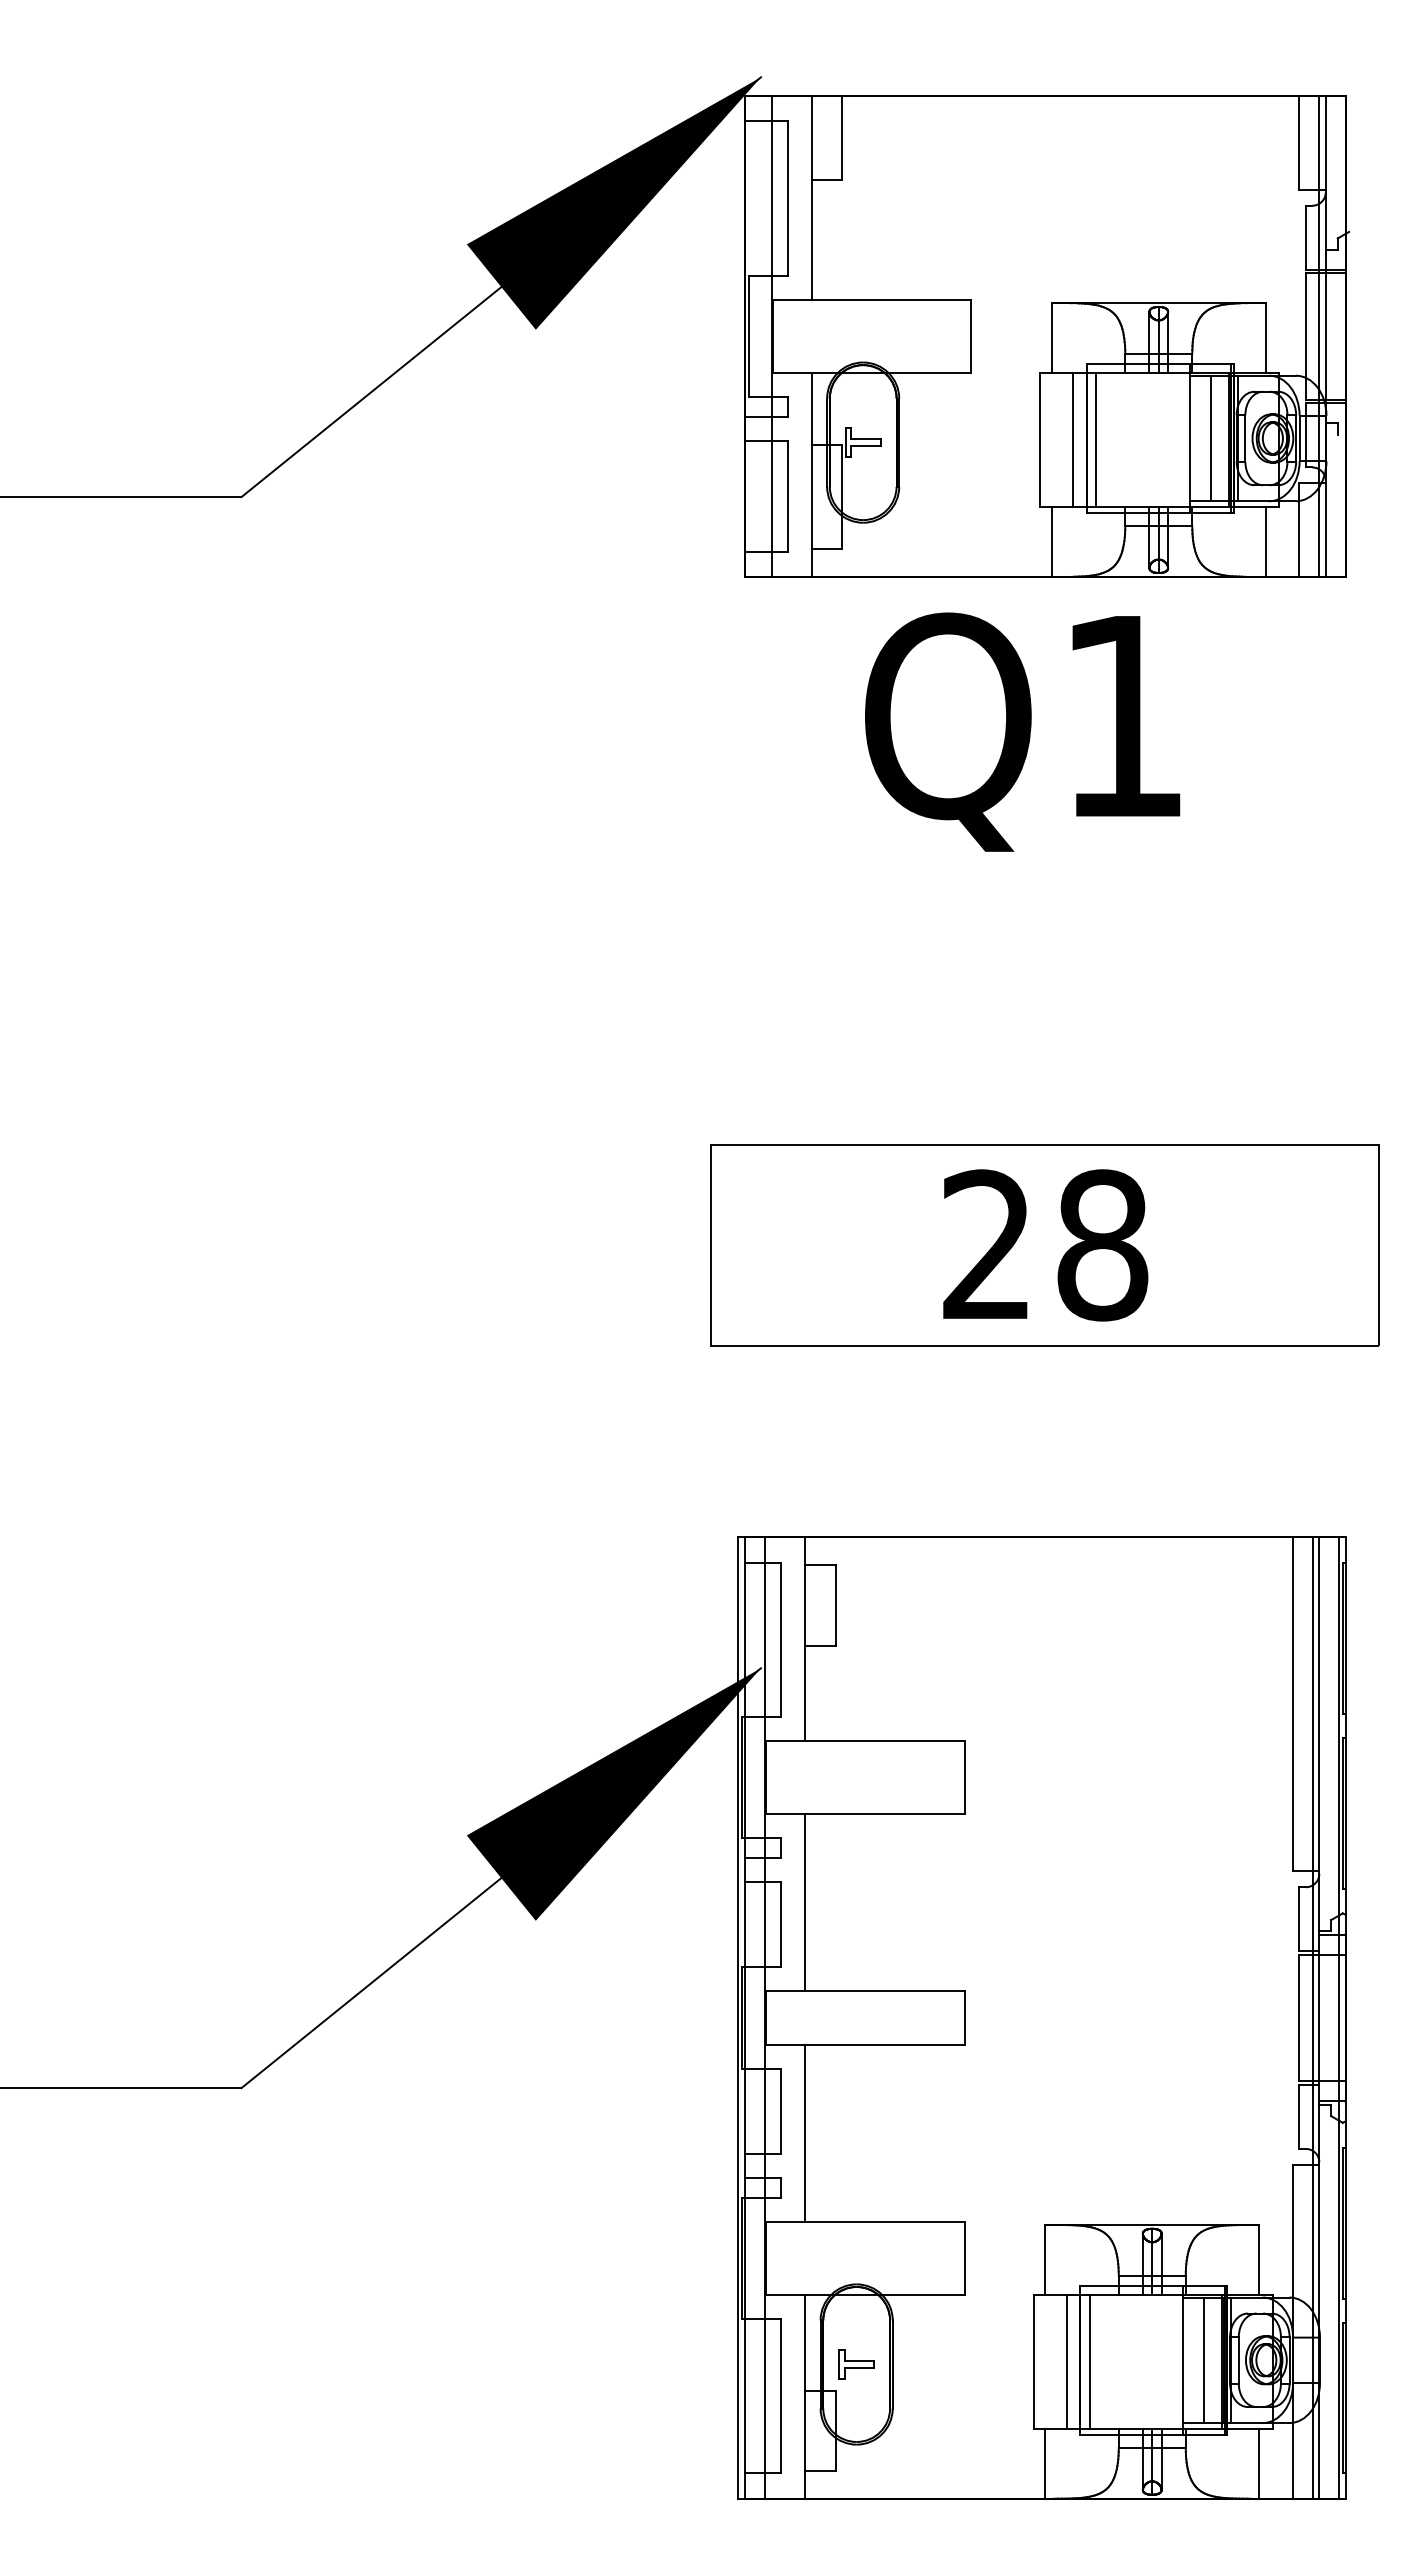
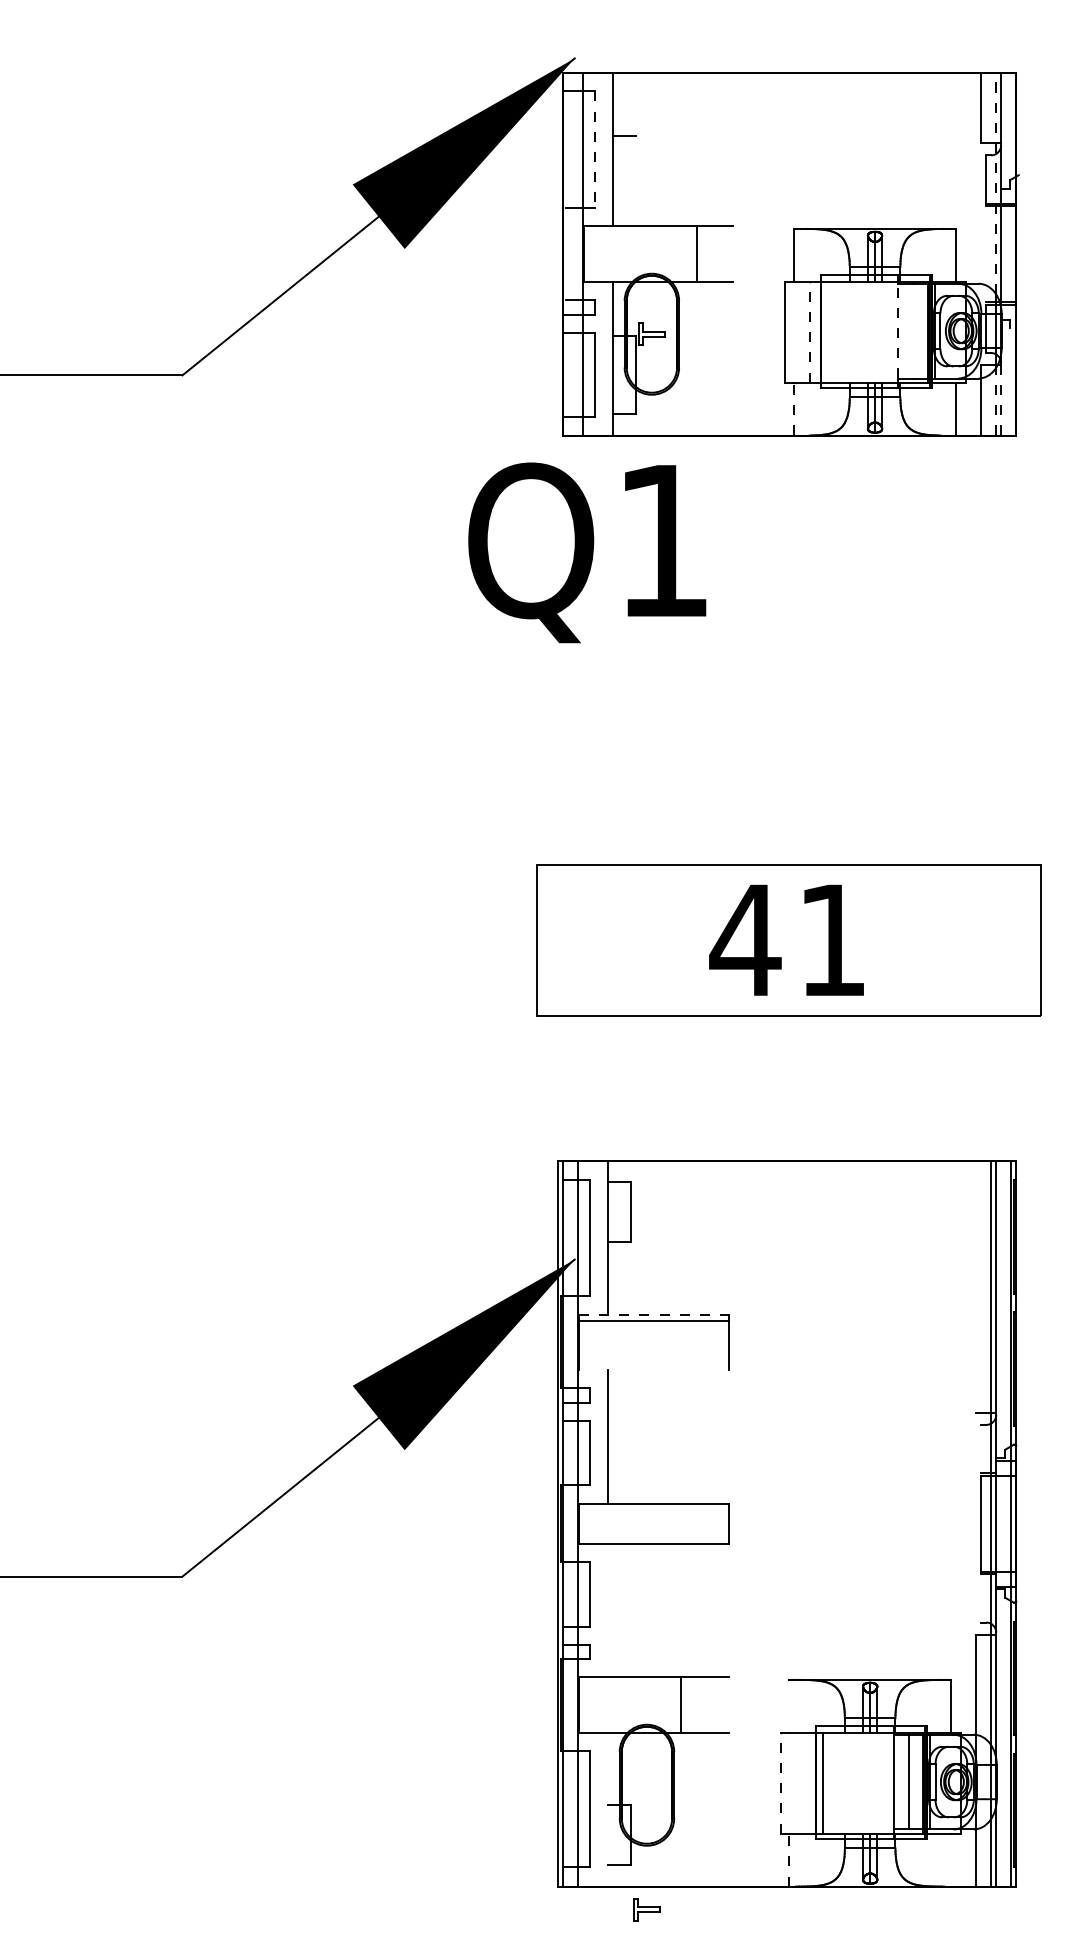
line: (842, 137) -> (636, 103), removed
line: (787, 198) -> (594, 149), solid -> dashed
line: (1319, 242) -> (996, 183), solid -> dashed
line: (748, 336) -> (565, 254), removed
line: (971, 336) -> (697, 254), moved
line: (1305, 336) -> (985, 254), removed
line: (1189, 438) -> (898, 331), solid -> dashed
line: (1210, 438) -> (914, 331), removed
line: (1072, 439) -> (809, 331), solid -> dashed
line: (1096, 439) -> (828, 331), removed
line: (1325, 530) -> (1000, 400), solid -> dashed
line: (1319, 532) -> (996, 402), solid -> dashed
line: (1051, 541) -> (794, 408), solid -> dashed
text: (1022, 731) -> (587, 552), moved
text: (1043, 1245) -> (788, 940), 28 -> 41
line: (1292, 1704) -> (976, 1286), removed
line: (866, 1741) -> (654, 1314), solid -> dashed
line: (865, 1814) -> (653, 1320), moved
line: (1299, 1919) -> (981, 1449), removed
line: (1299, 2116) -> (981, 1598), removed
line: (805, 2132) -> (608, 1610), removed
line: (964, 2258) -> (680, 1705), moved
line: (1045, 2259) -> (789, 1705), removed
line: (1033, 2361) -> (780, 1782), solid -> dashed
line: (1066, 2361) -> (805, 1782), removed
part: (856, 2364) -> (646, 1909), moved
line: (805, 2396) -> (608, 1809), removed
line: (1045, 2463) -> (789, 1860), solid -> dashed
line: (1259, 2463) -> (951, 1860), removed

